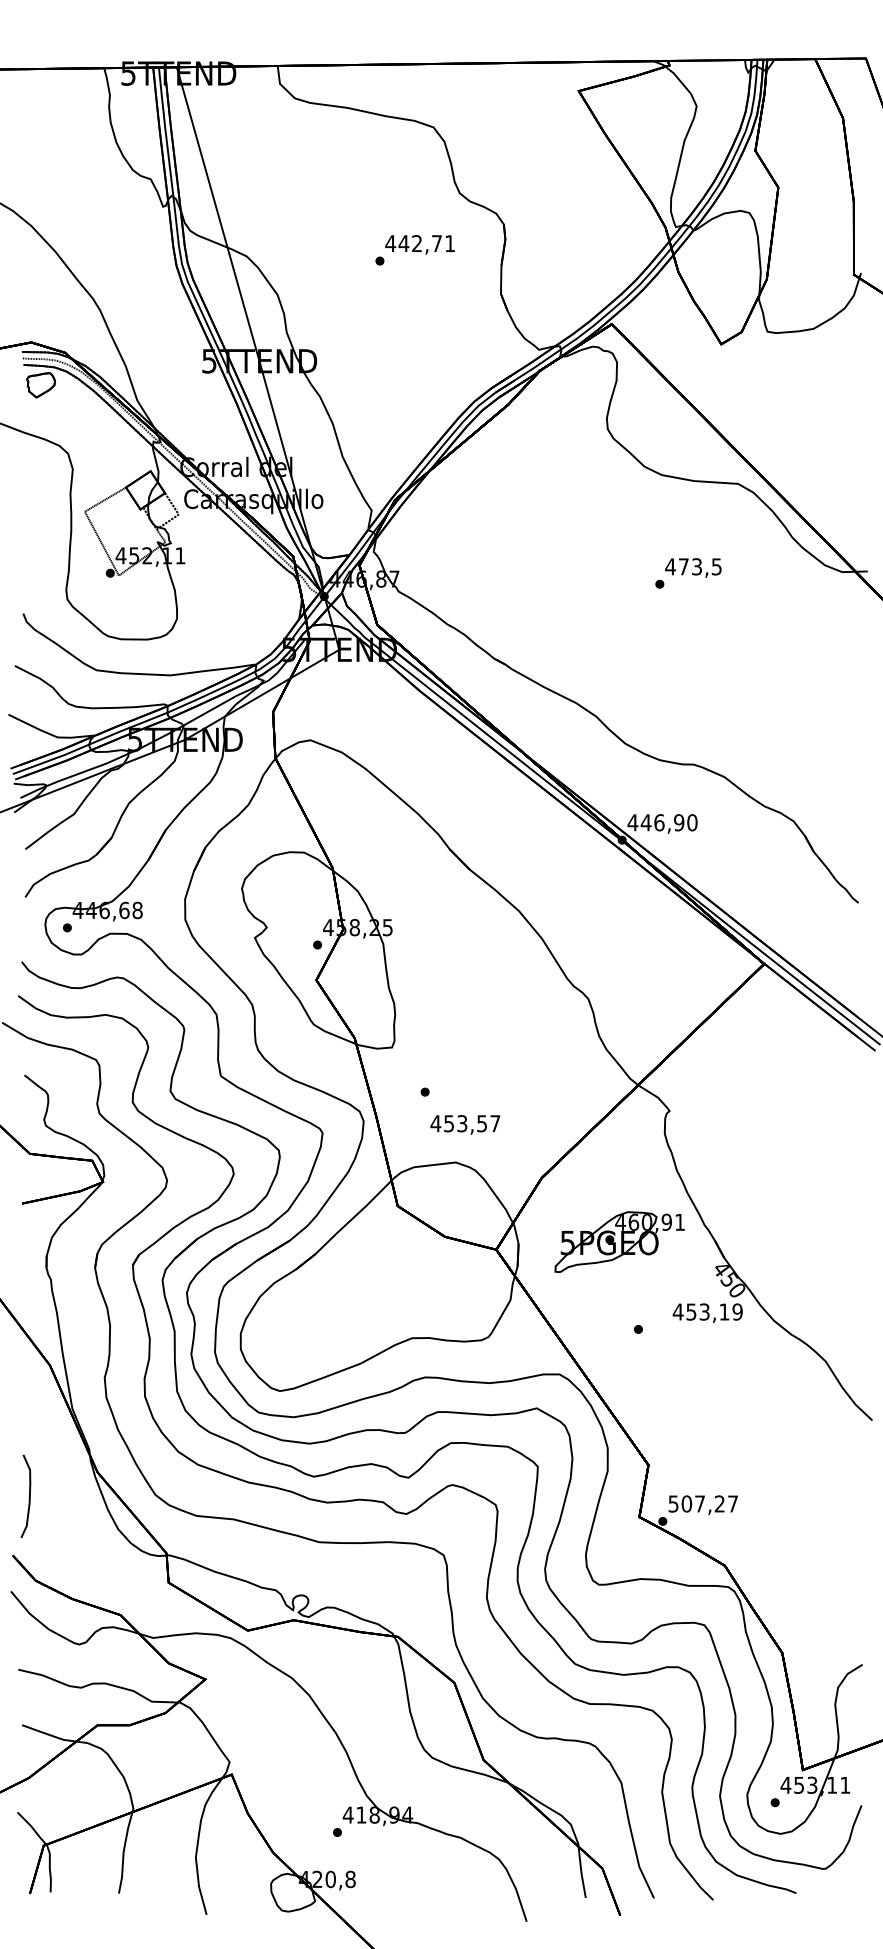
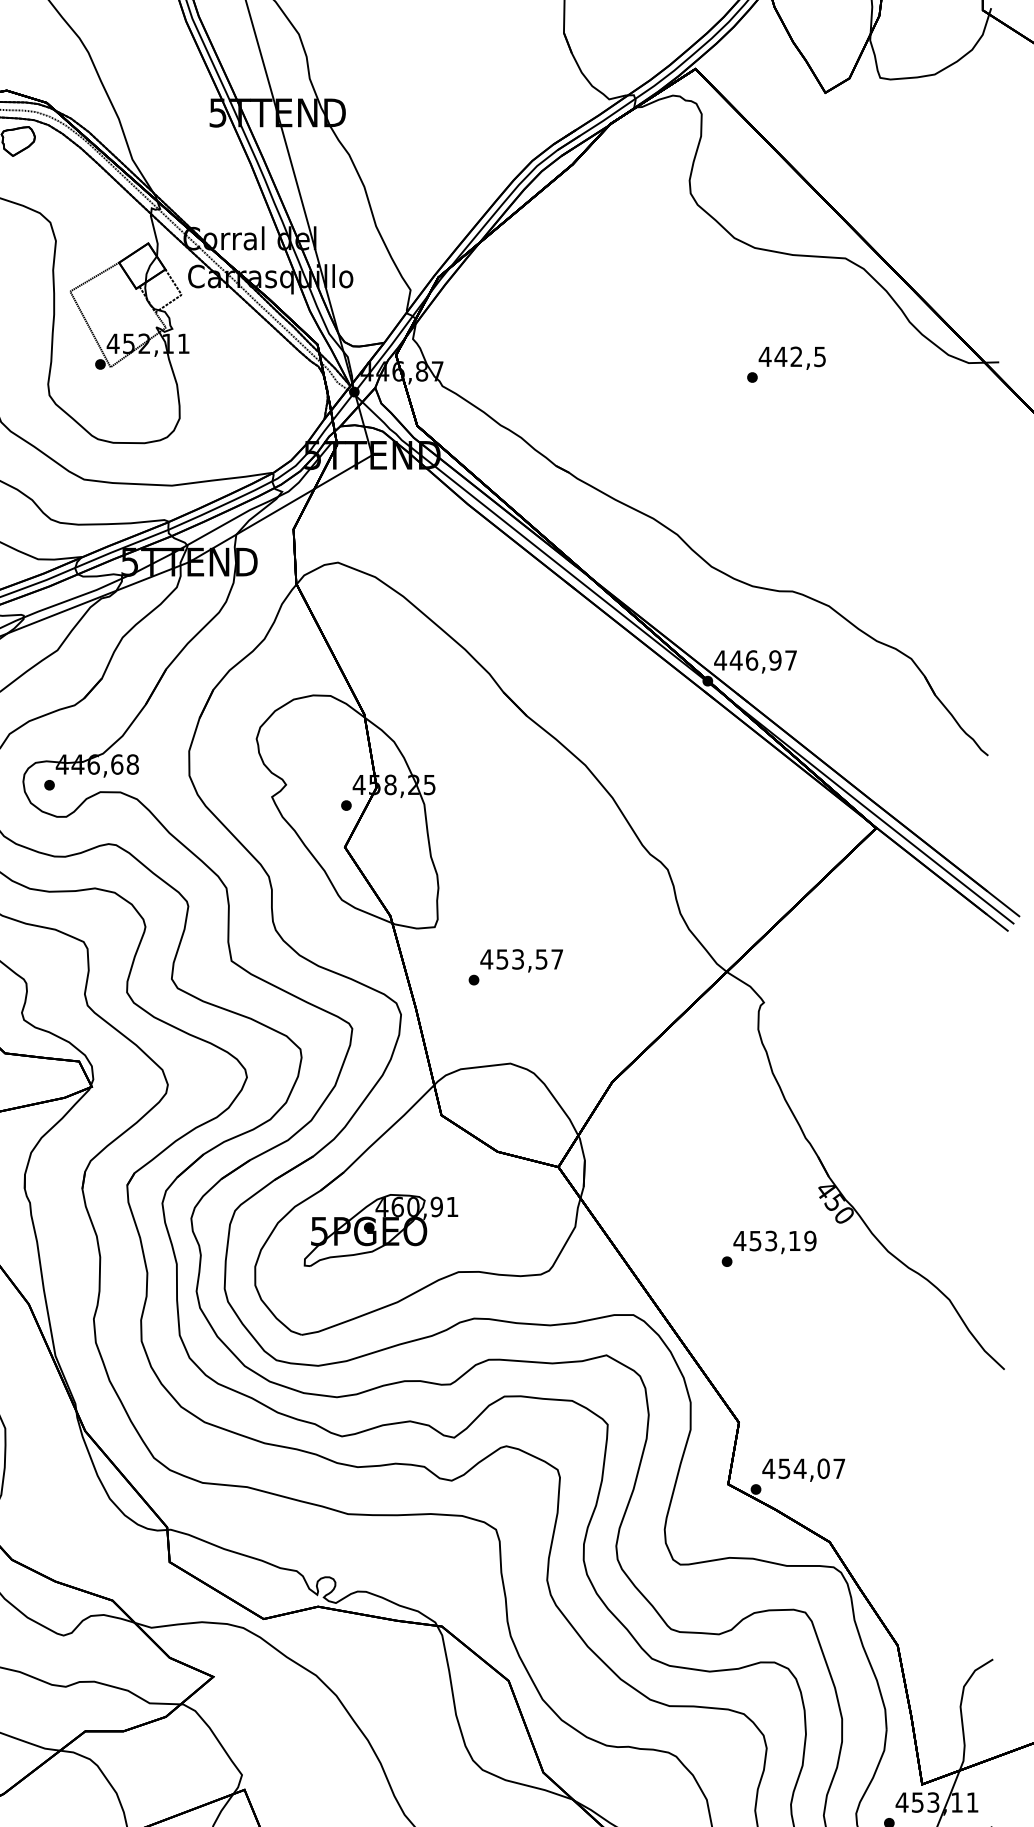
text: (689, 566) -> (787, 356), 473,5 -> 442,5
text: (692, 822) -> (791, 660), 446,90 -> 446,97
text: (465, 1124) -> (521, 960), moved
part: (619, 1242) -> (380, 1230), moved
text: (707, 1313) -> (774, 1242), moved
text: (696, 1503) -> (795, 1468), 507,27 -> 454,07

